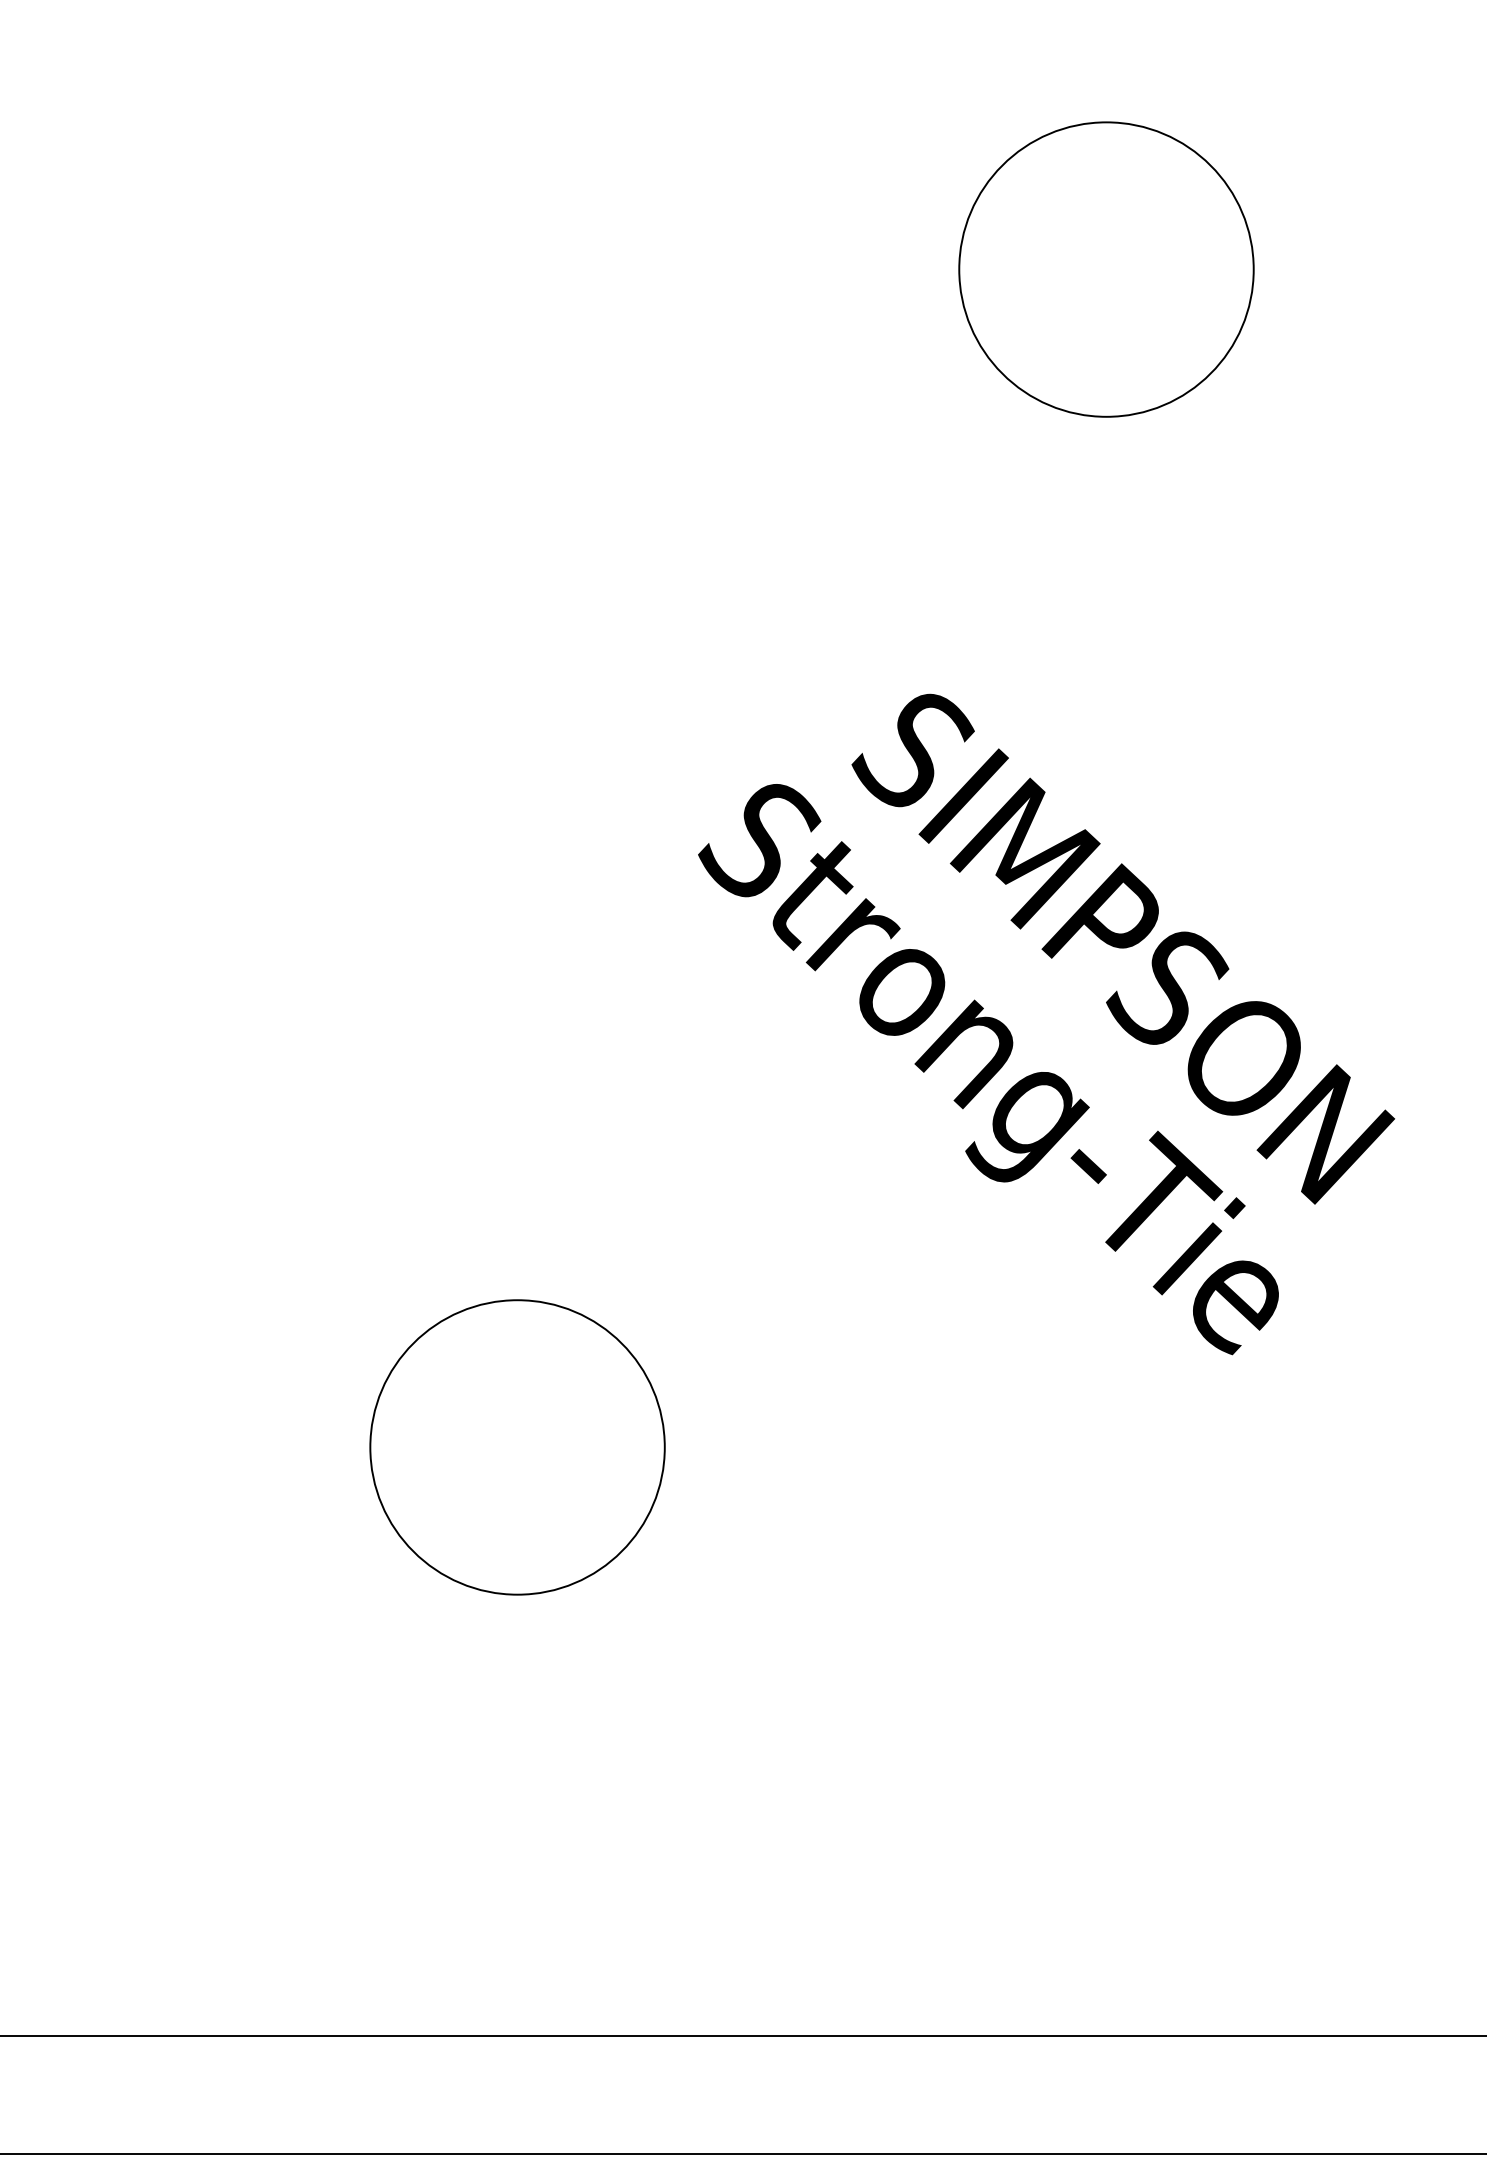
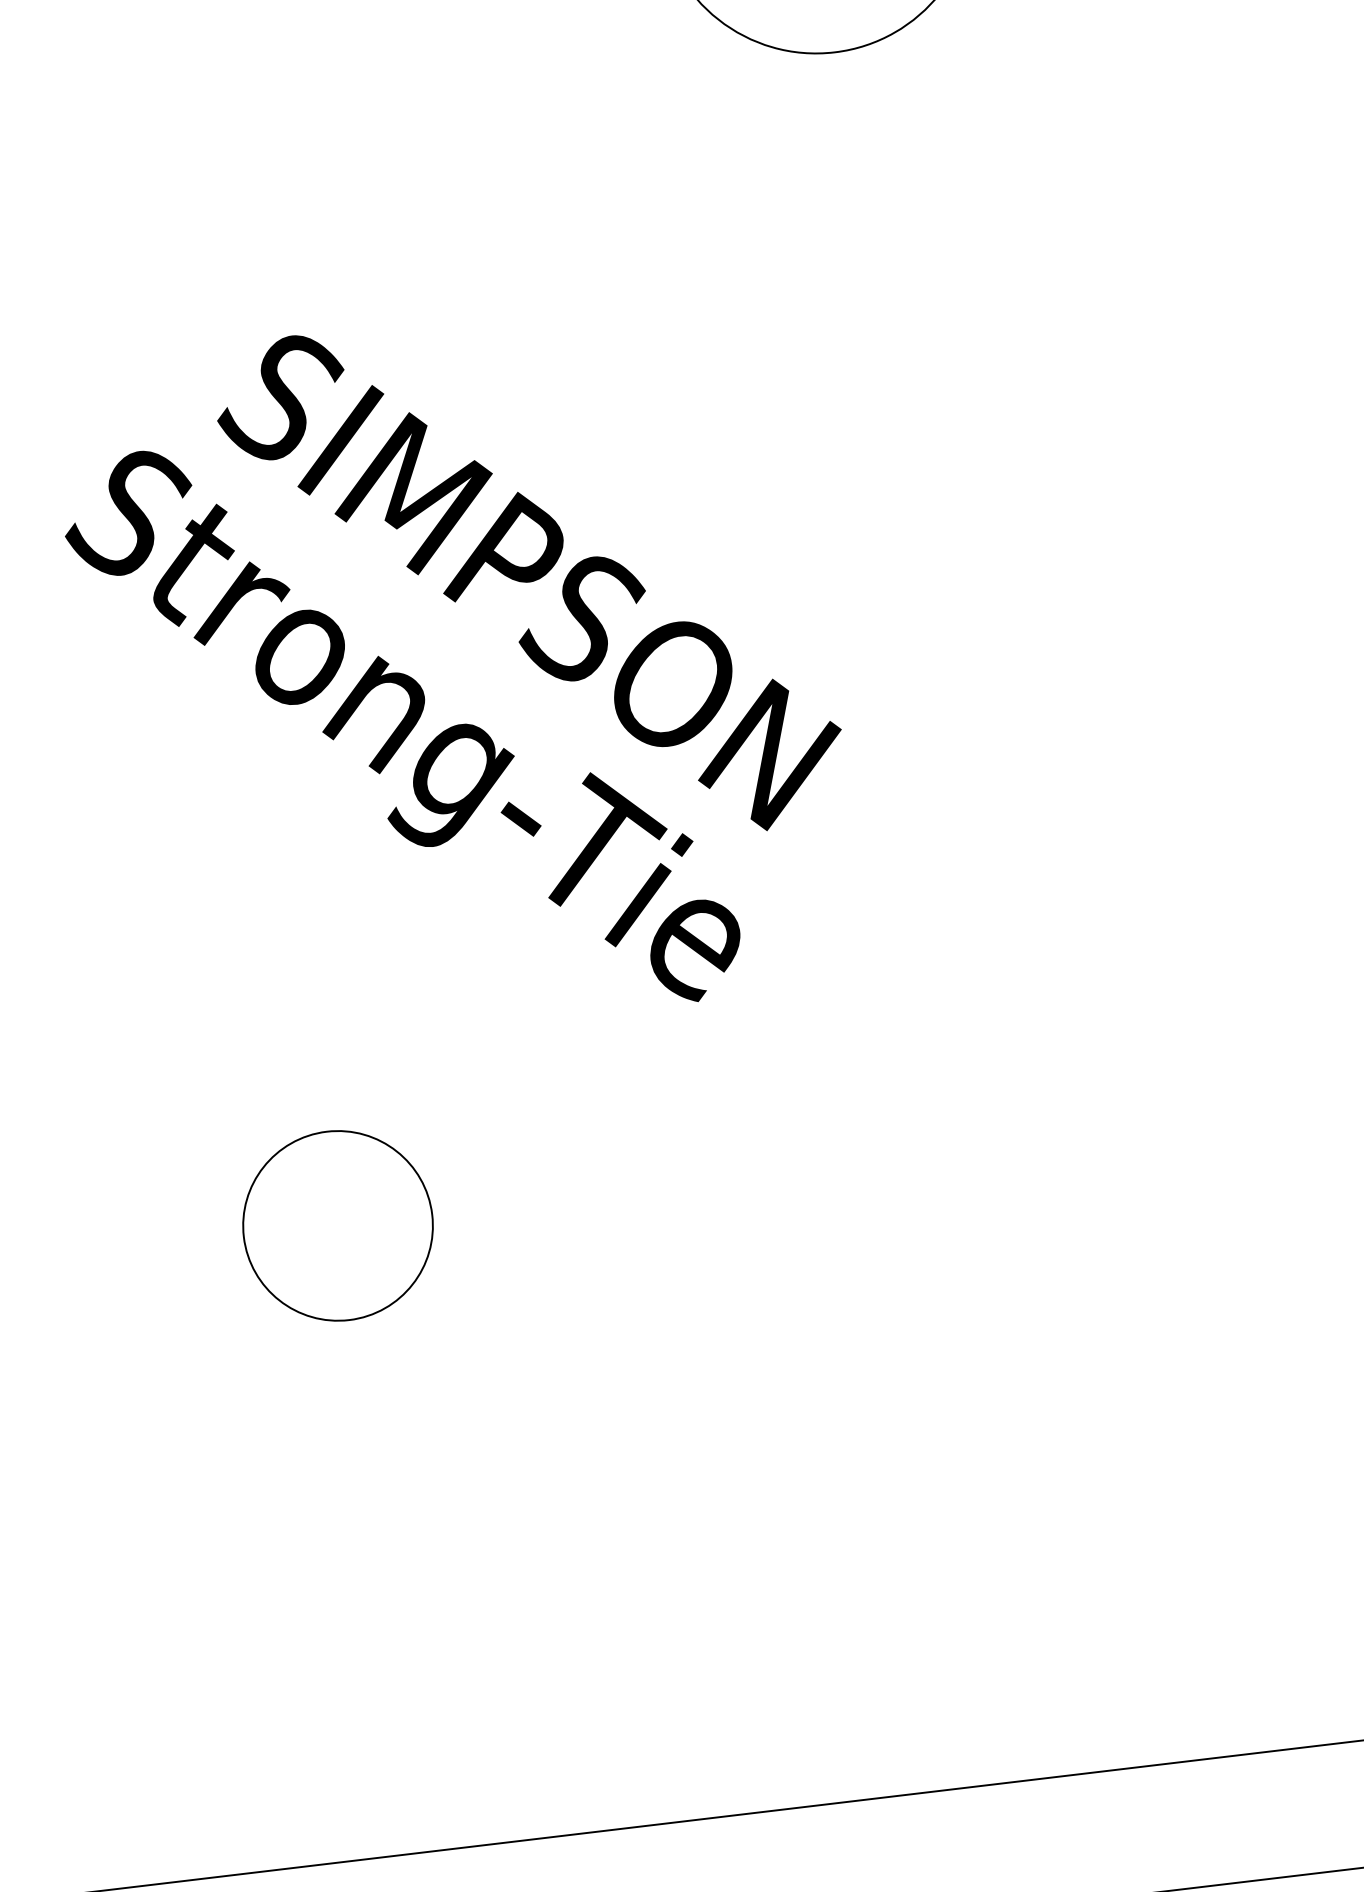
text: (1046, 1024) -> (458, 673), moved
circle: (517, 1447) -> (337, 1225), size x0.6

